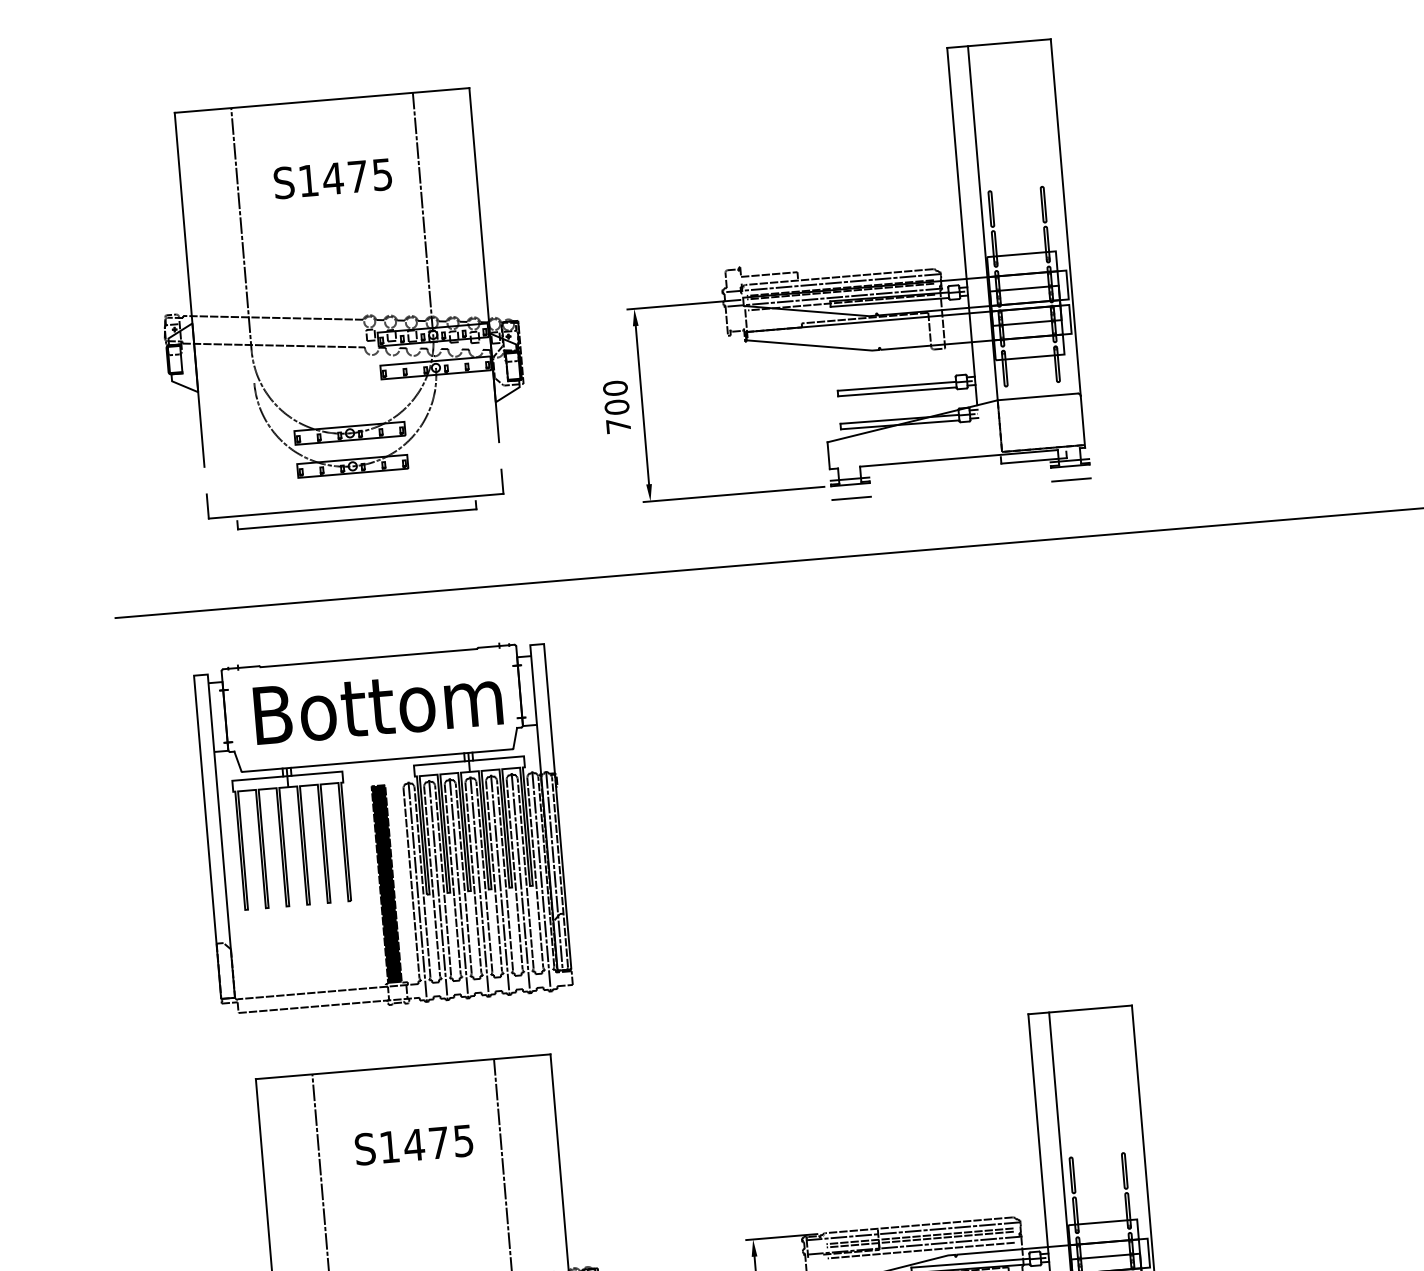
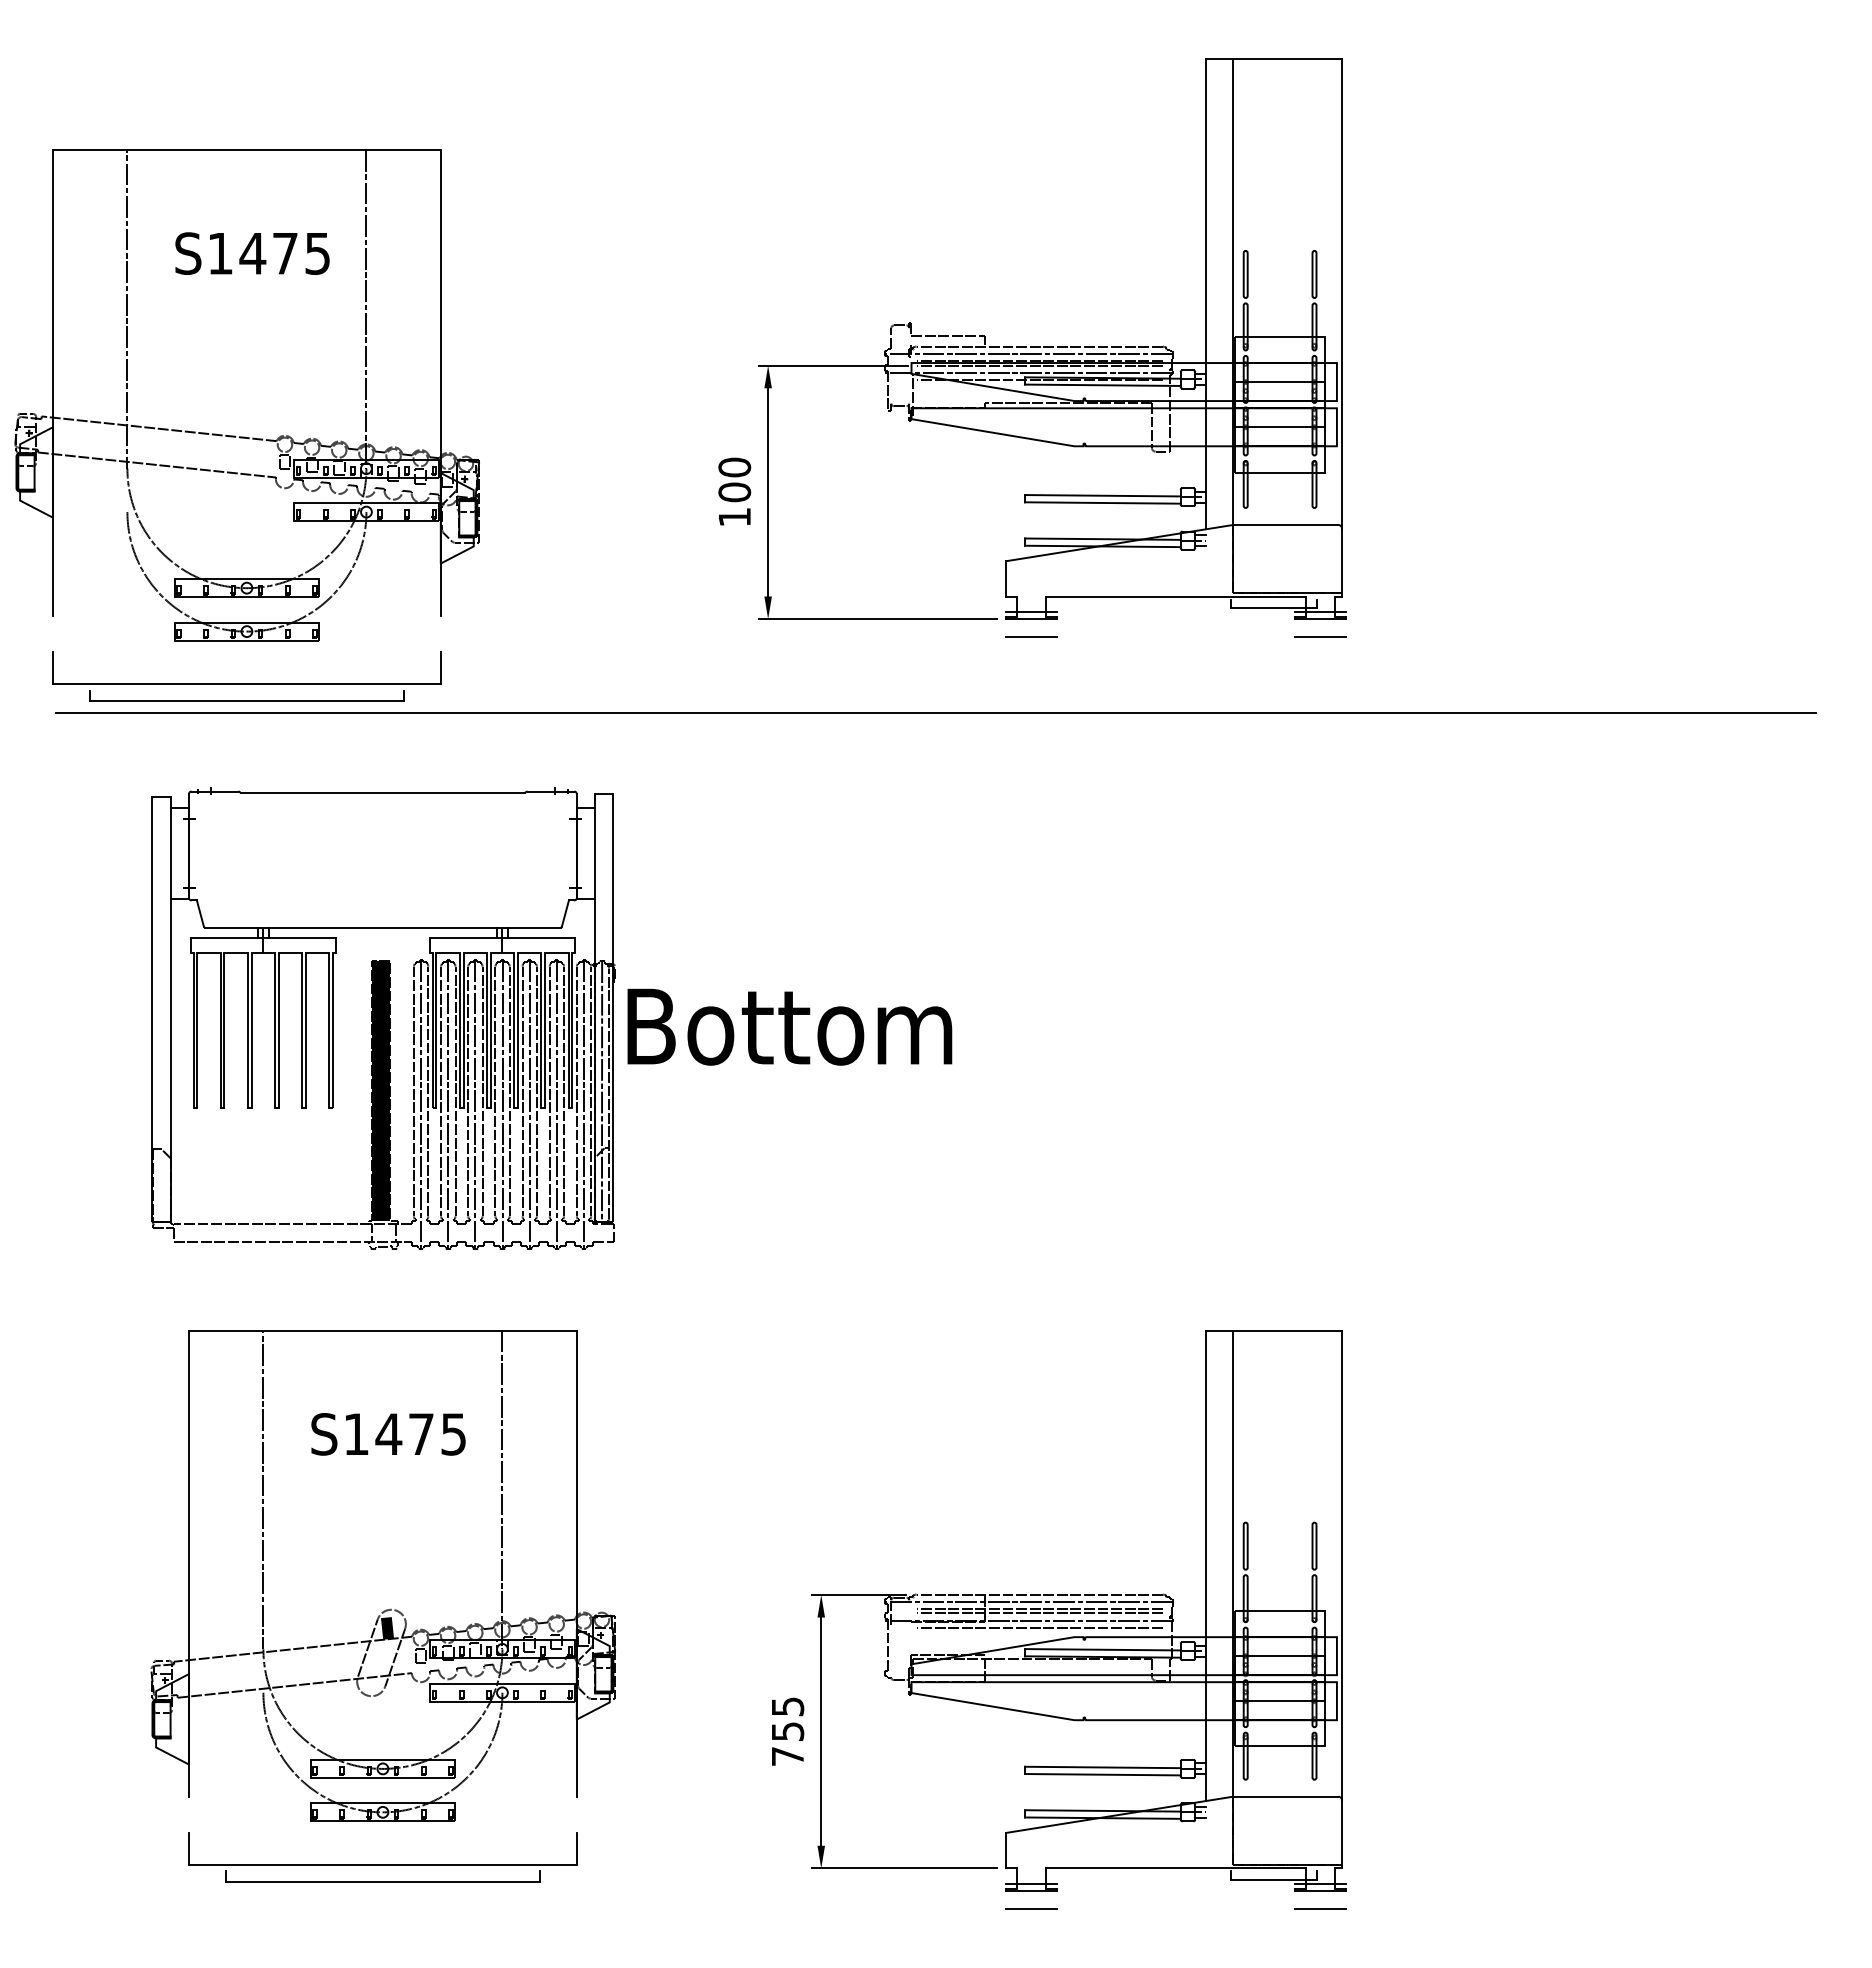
part: (338, 318) -> (244, 436), moved
text: (618, 426) -> (734, 517), 700 -> 100
text: (377, 705) -> (789, 1026), moved

